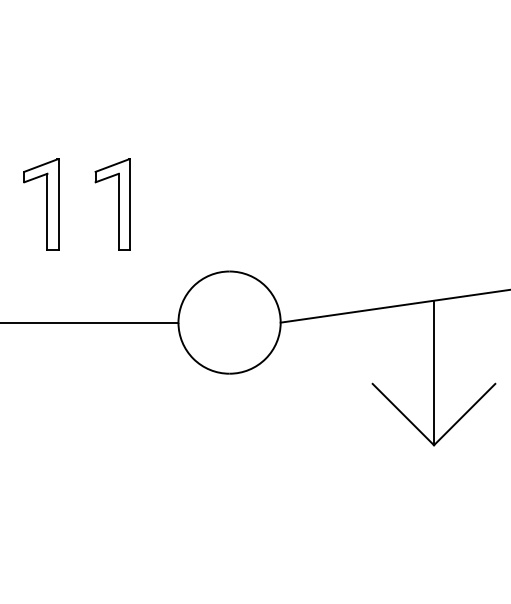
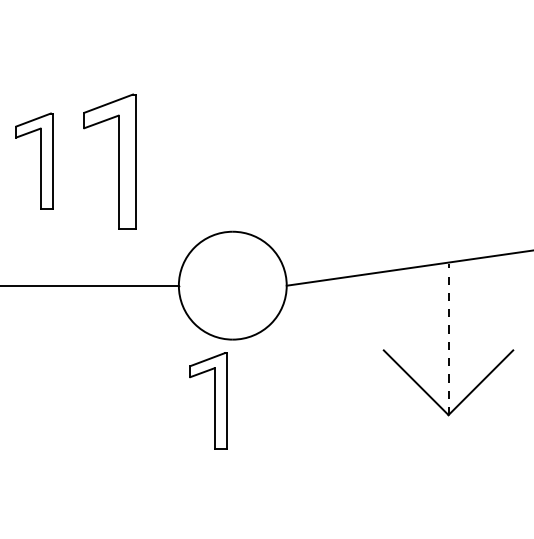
part: (112, 204) -> (109, 161), size x1.4
line: (434, 373) -> (449, 339), solid -> dashed
part: (206, 431) -> (208, 400), added

